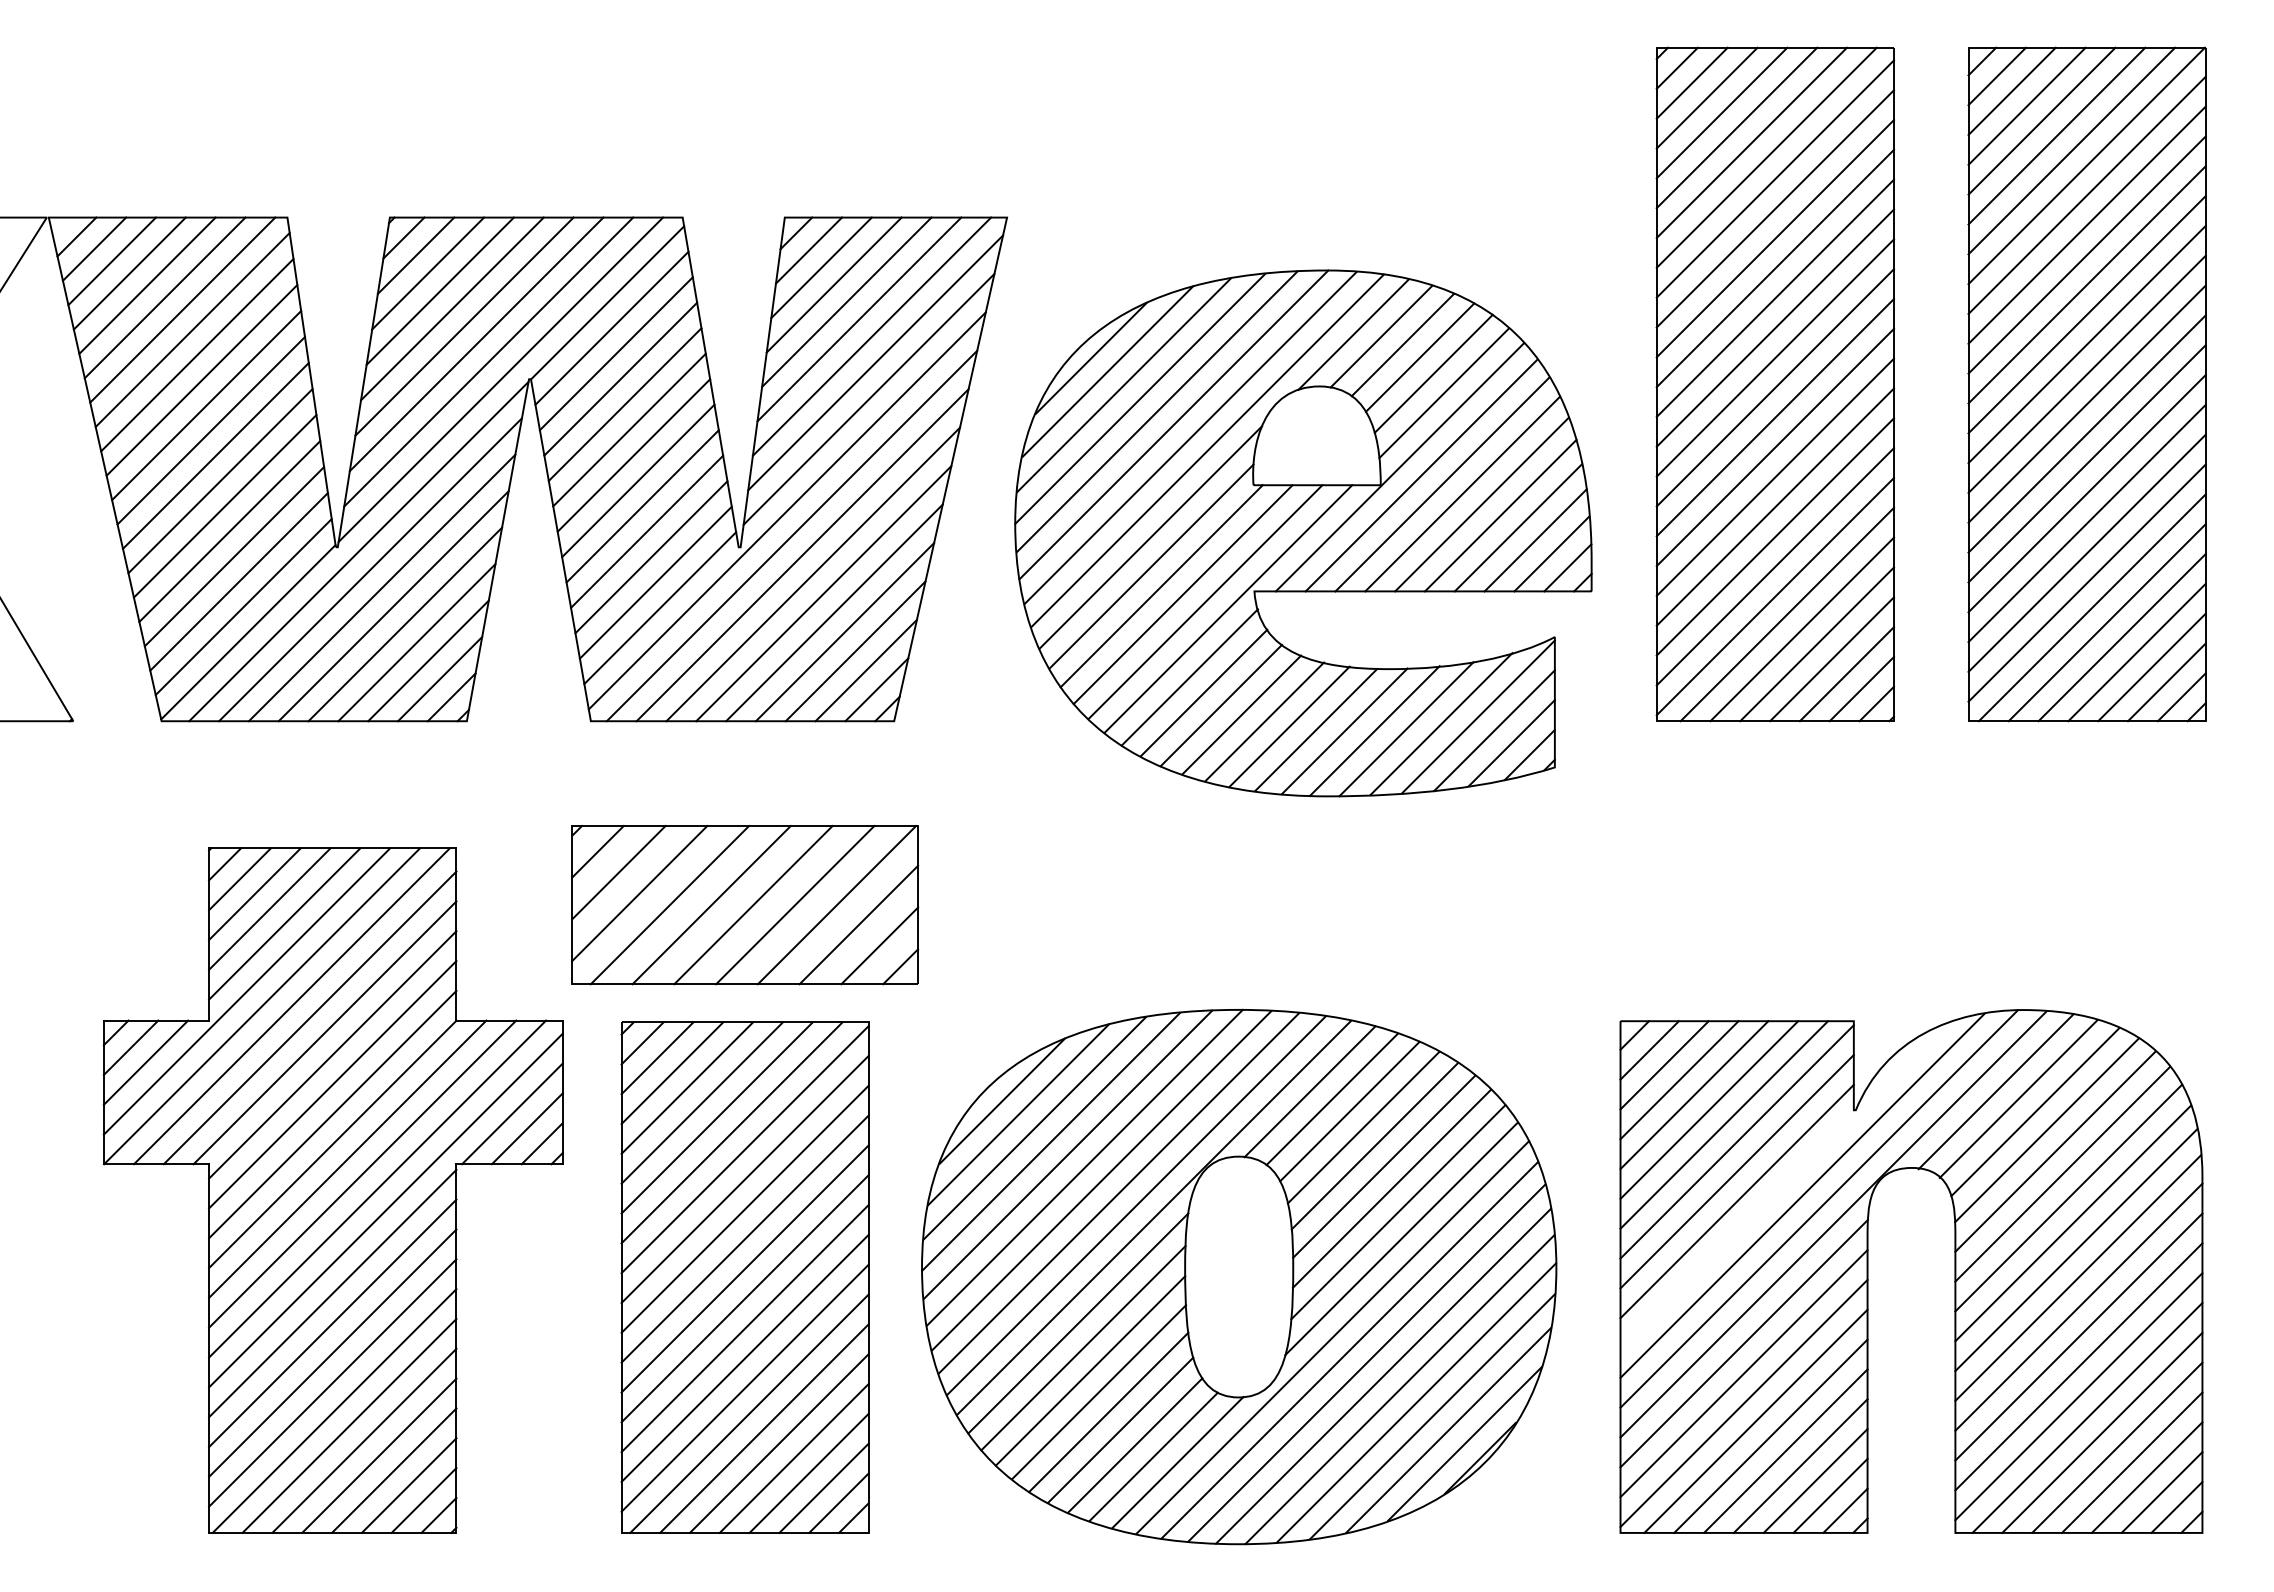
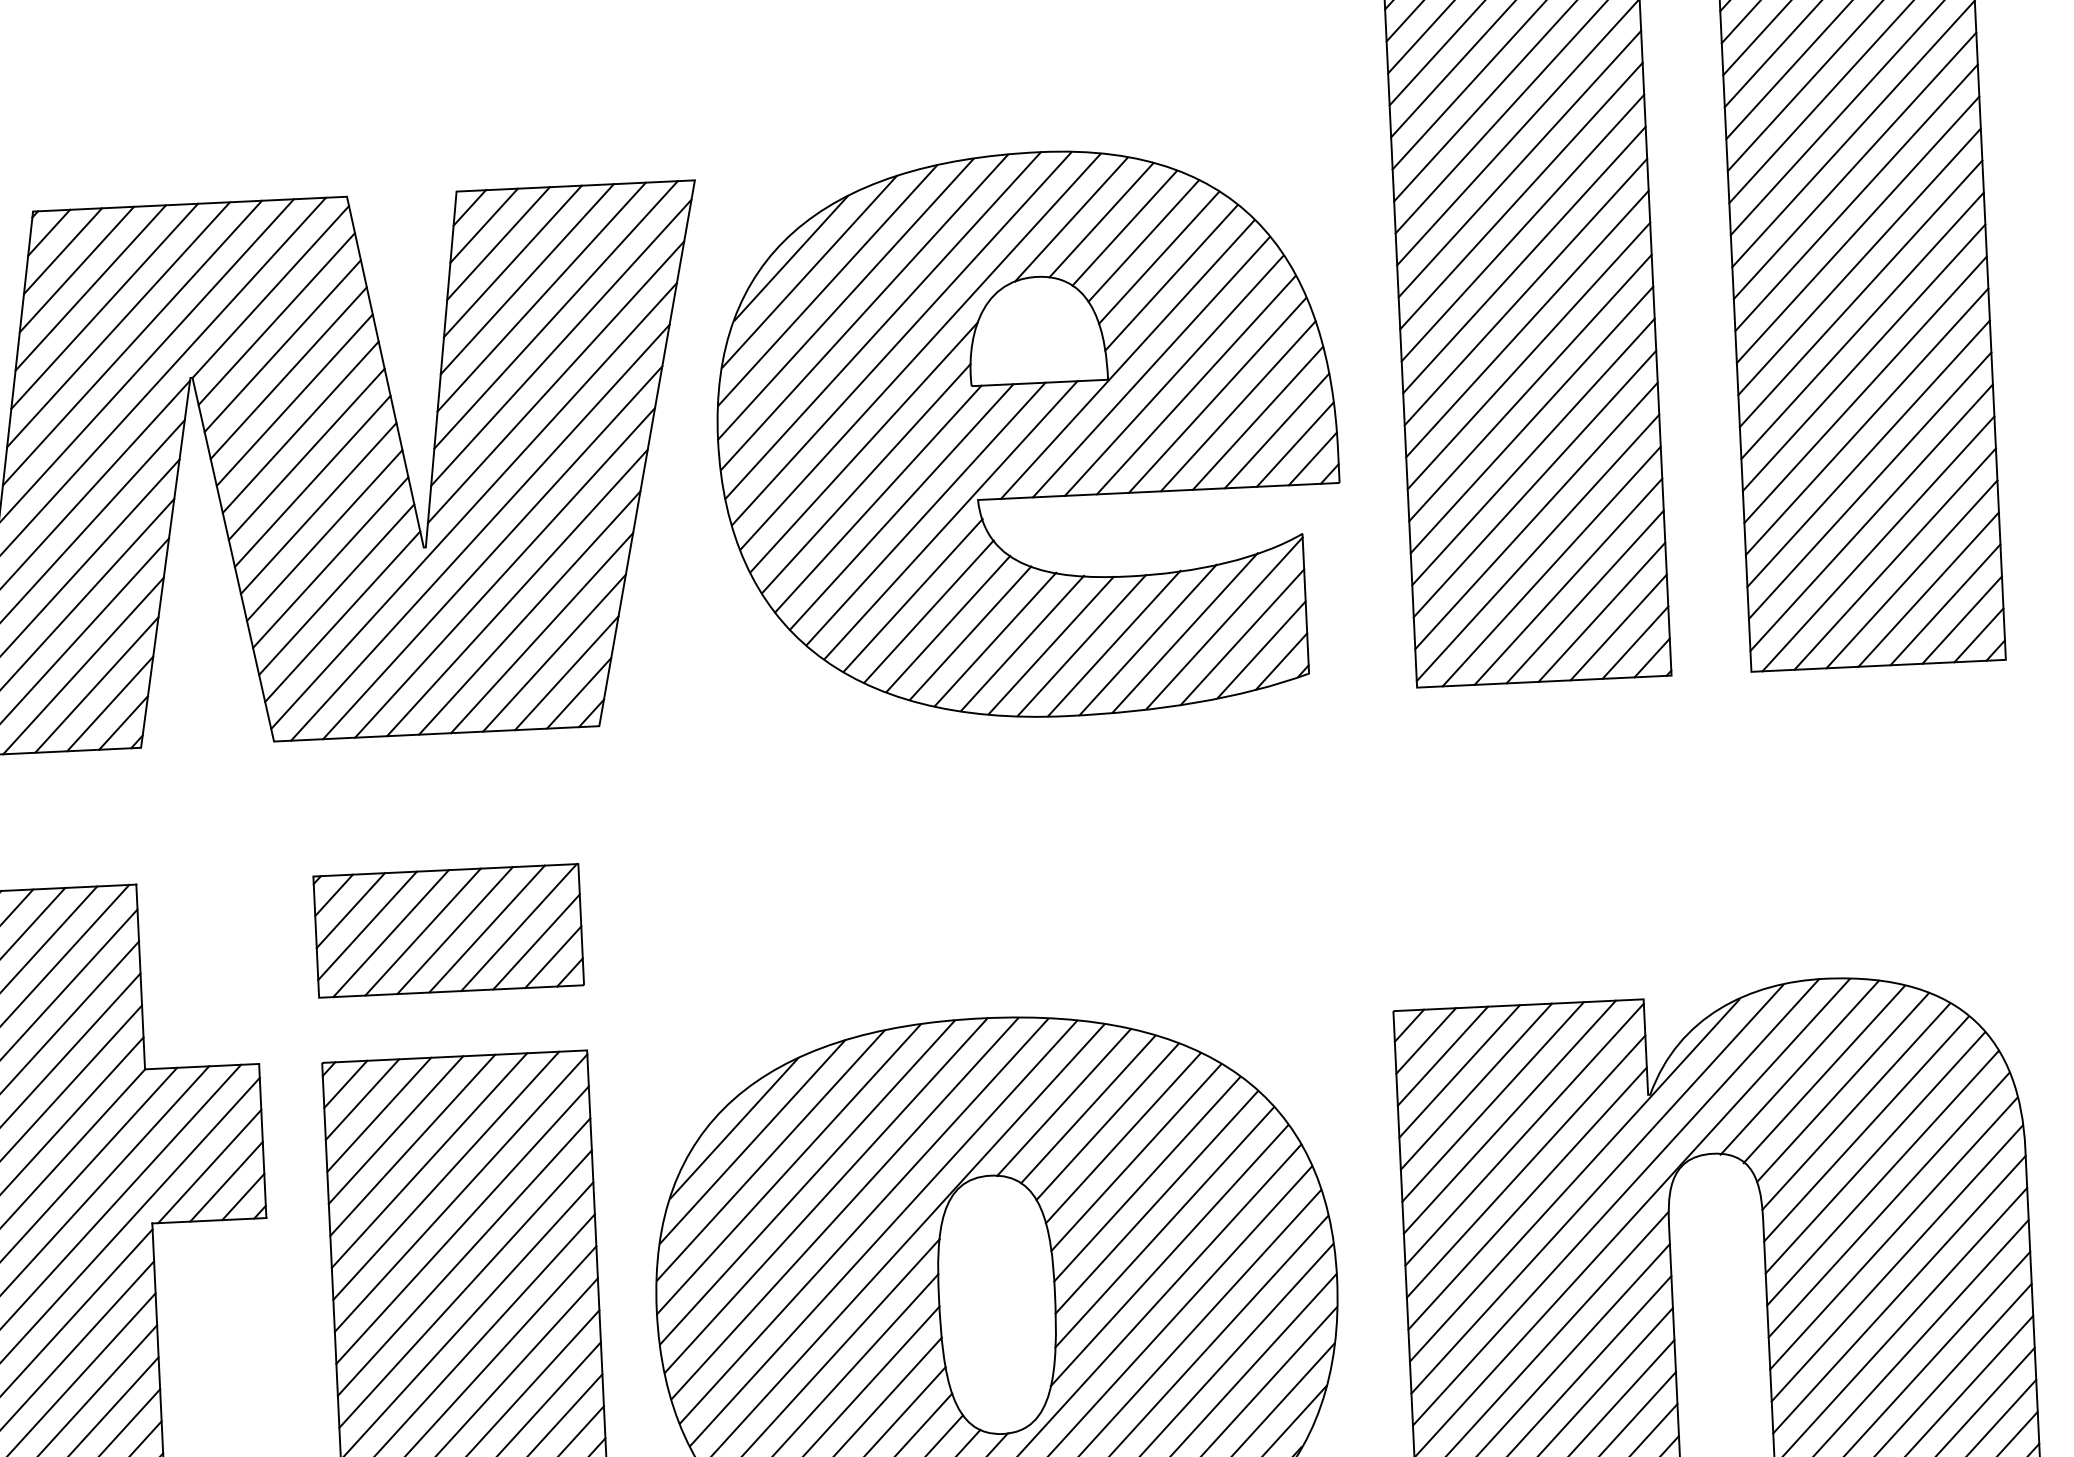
part: (1303, 533) -> (1027, 435), moved
part: (744, 904) -> (448, 930), size x0.71
line: (1781, 1186) -> (1574, 1180), added

